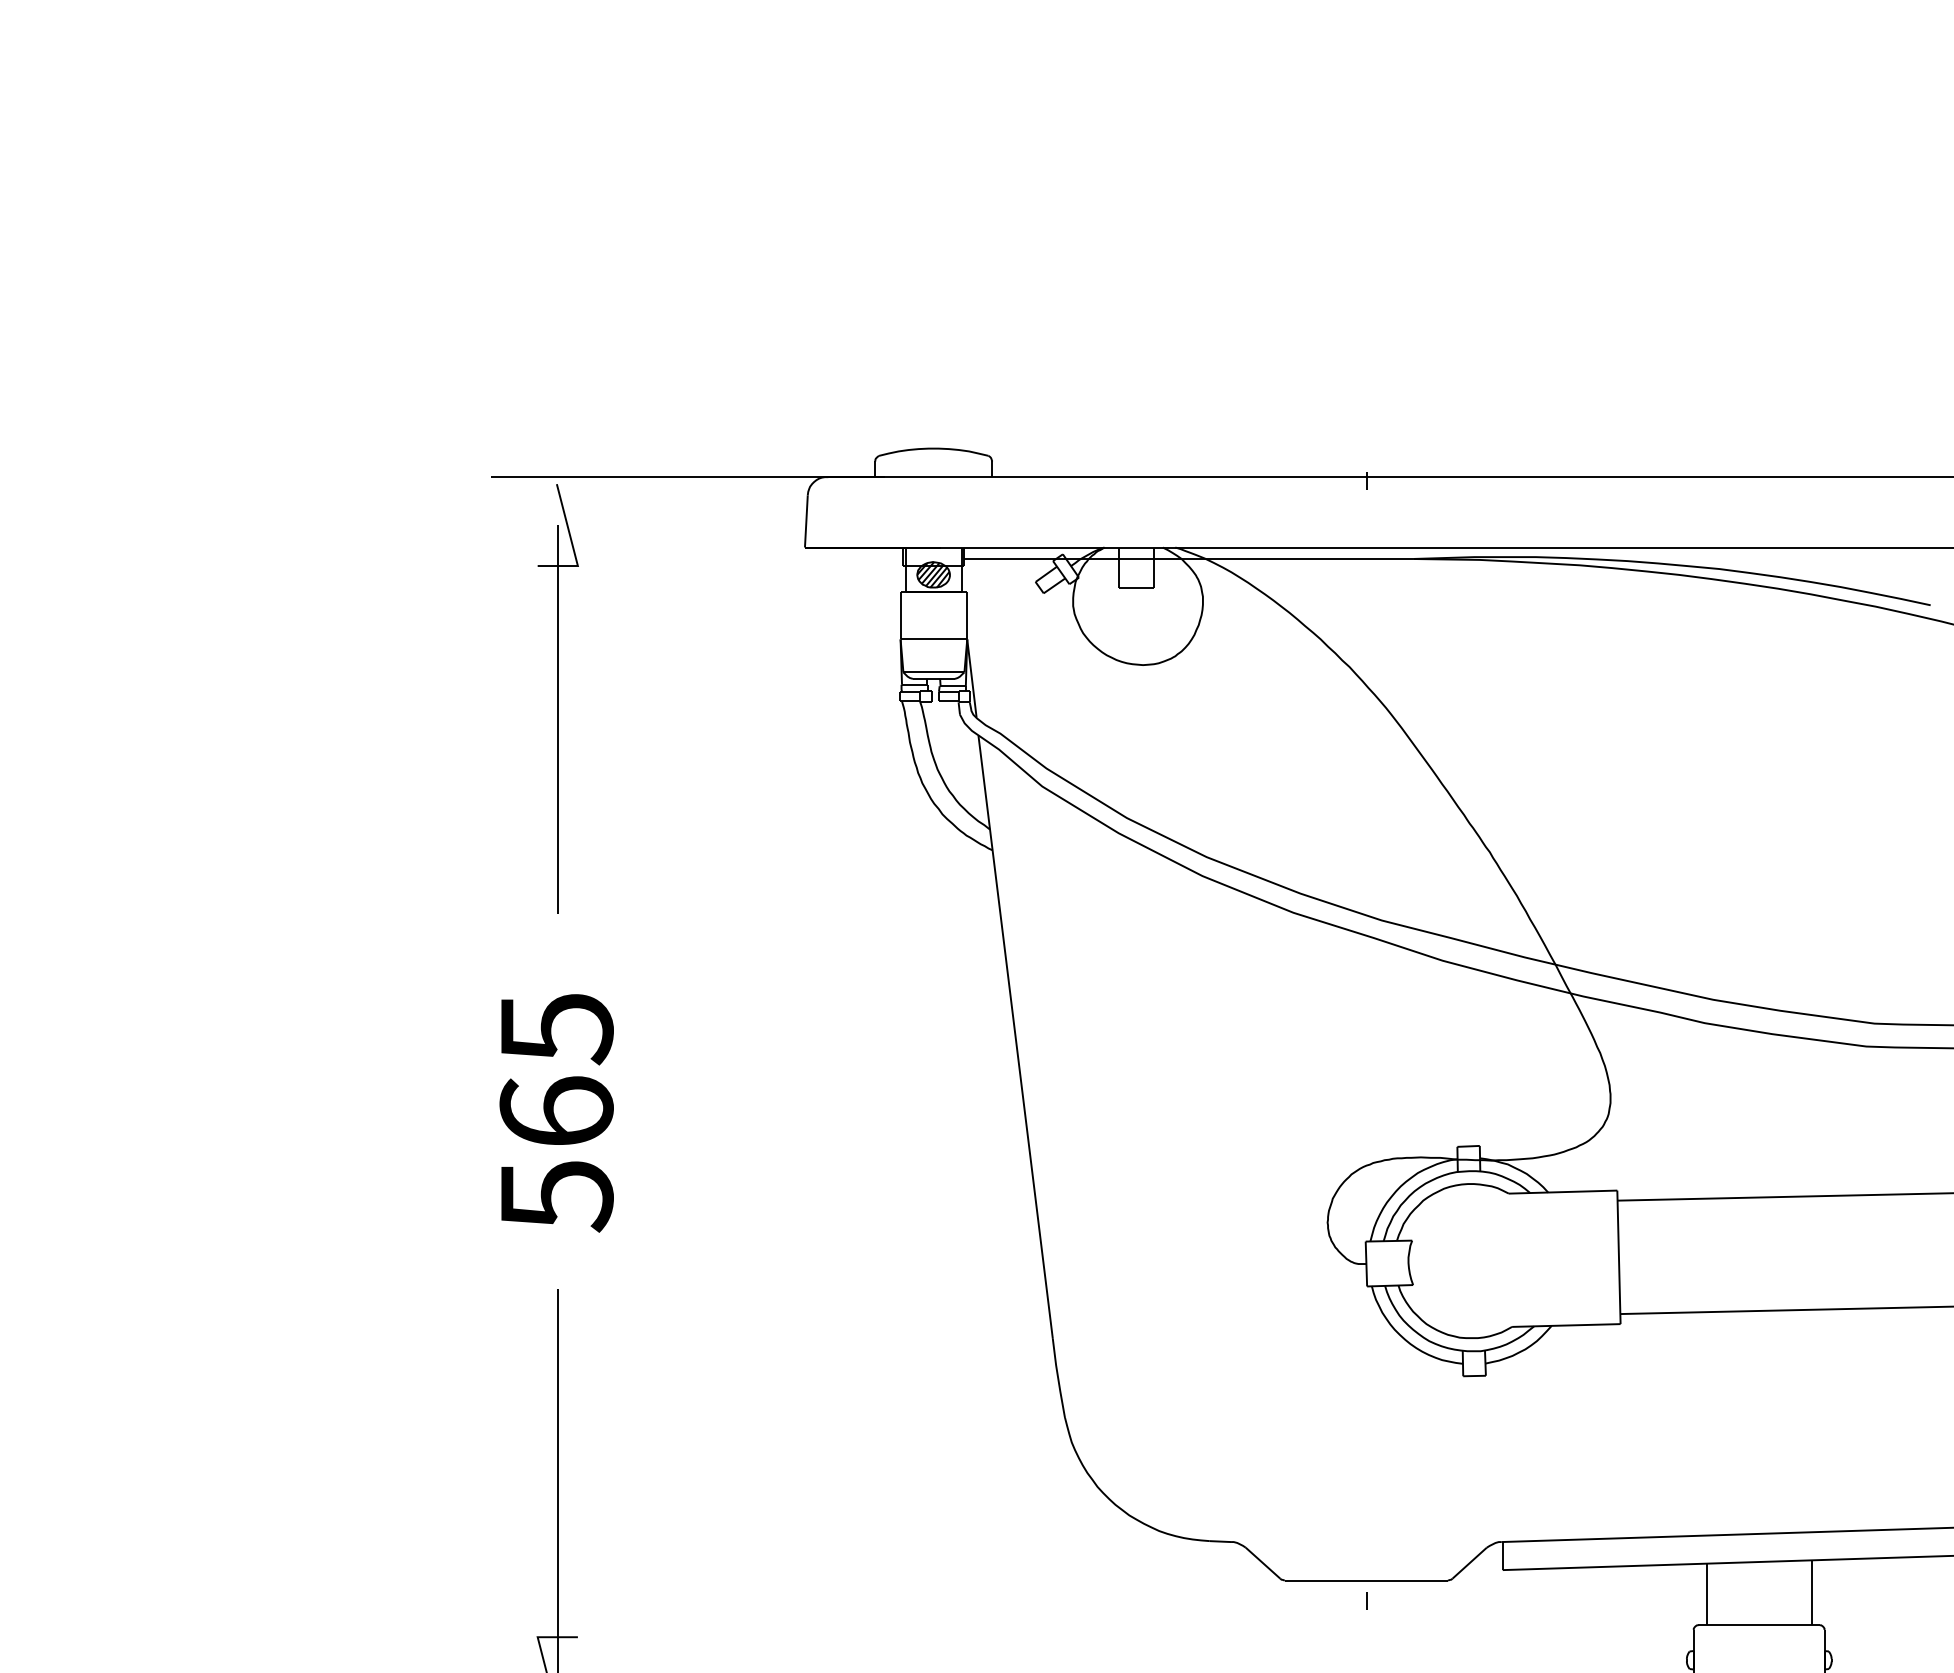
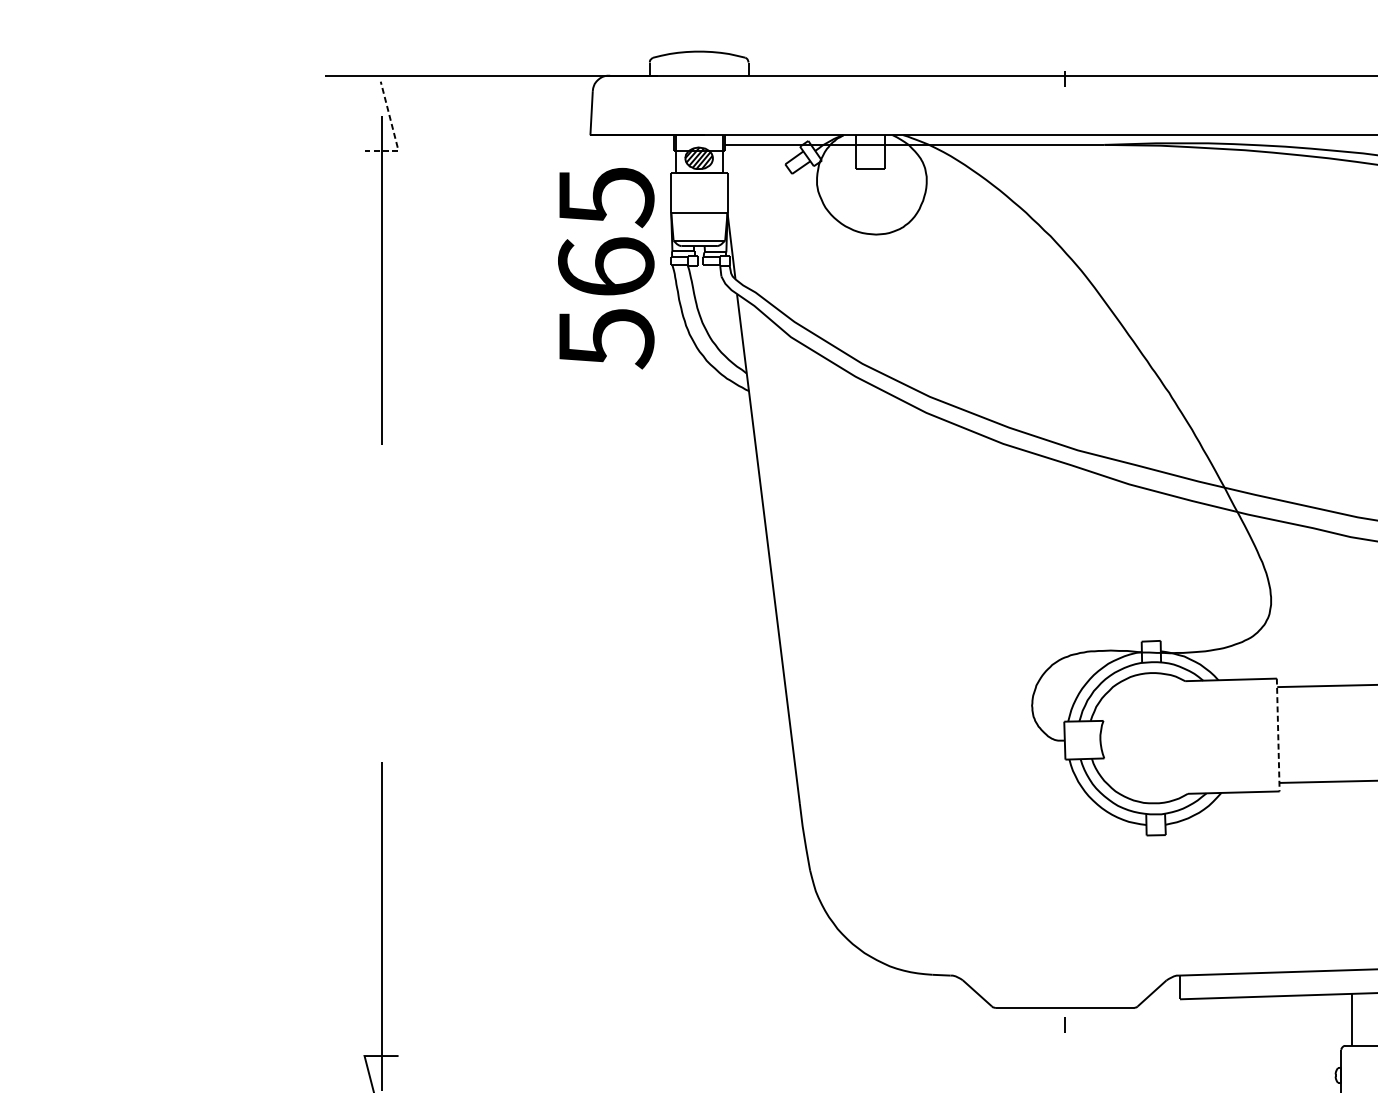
line: (572, 544) -> (393, 132), solid -> dashed
text: (556, 1113) -> (606, 268), moved
line: (1618, 1257) -> (1277, 735), solid -> dashed

